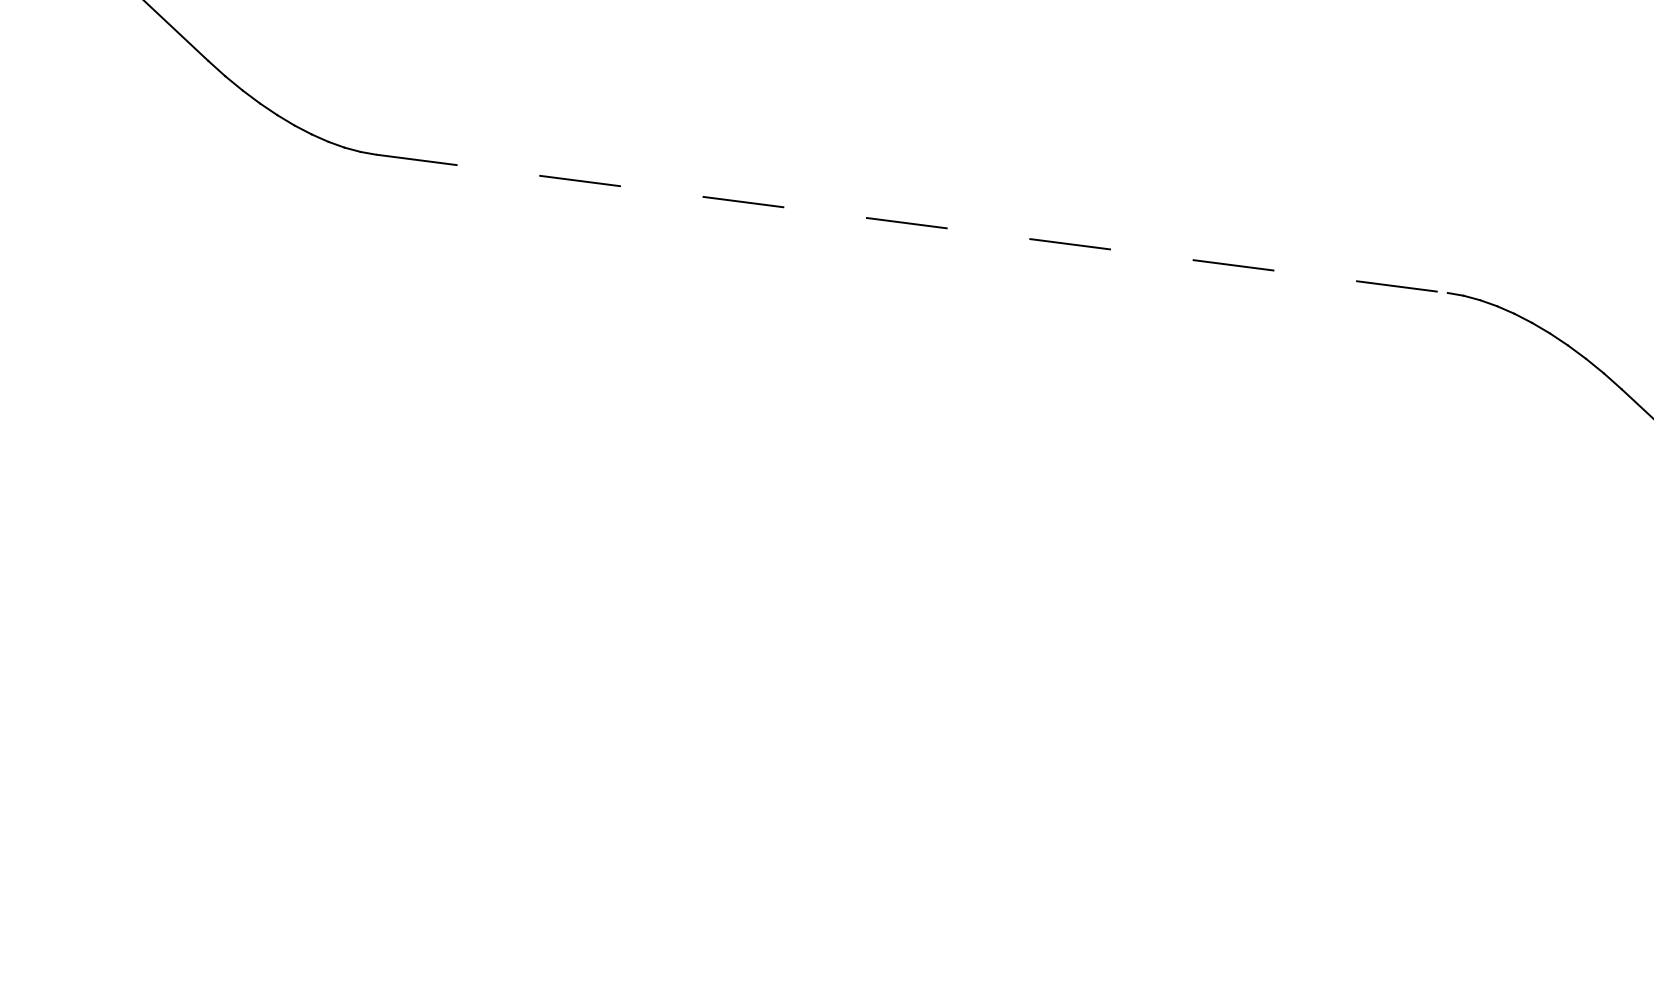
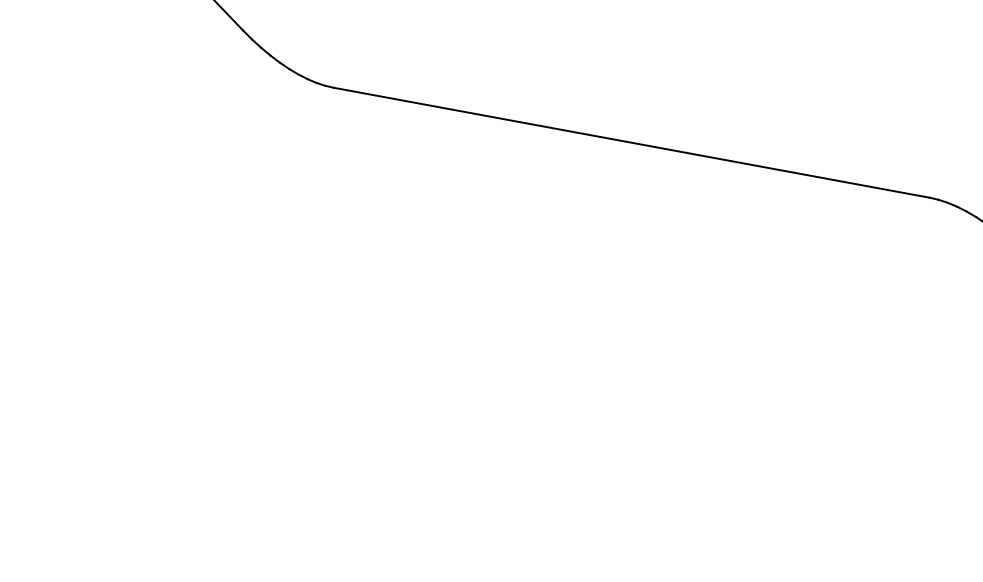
line: (911, 223) -> (631, 142), dashed -> solid

